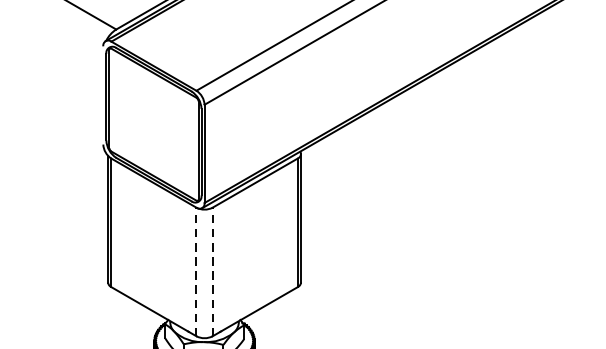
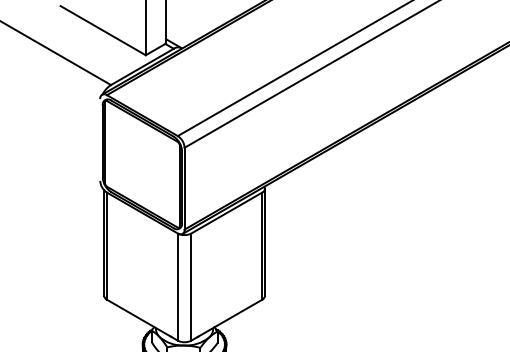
line: (196, 272) -> (177, 287), dashed -> solid
line: (212, 272) -> (191, 287), dashed -> solid

